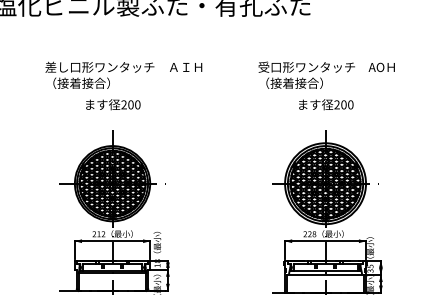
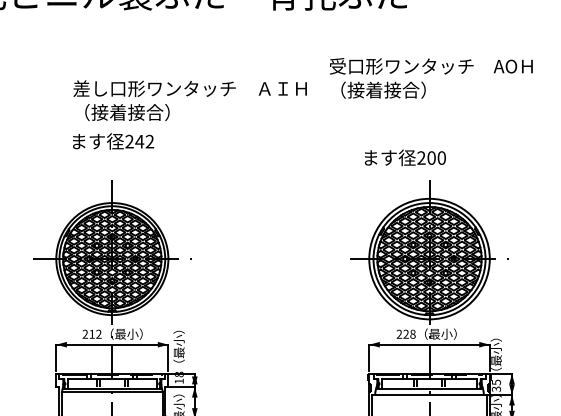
text: (123, 74) -> (189, 99), moved
text: (326, 74) -> (430, 77), moved
text: (133, 104) -> (143, 141), 200 -> 242
text: (326, 104) -> (405, 157), moved

